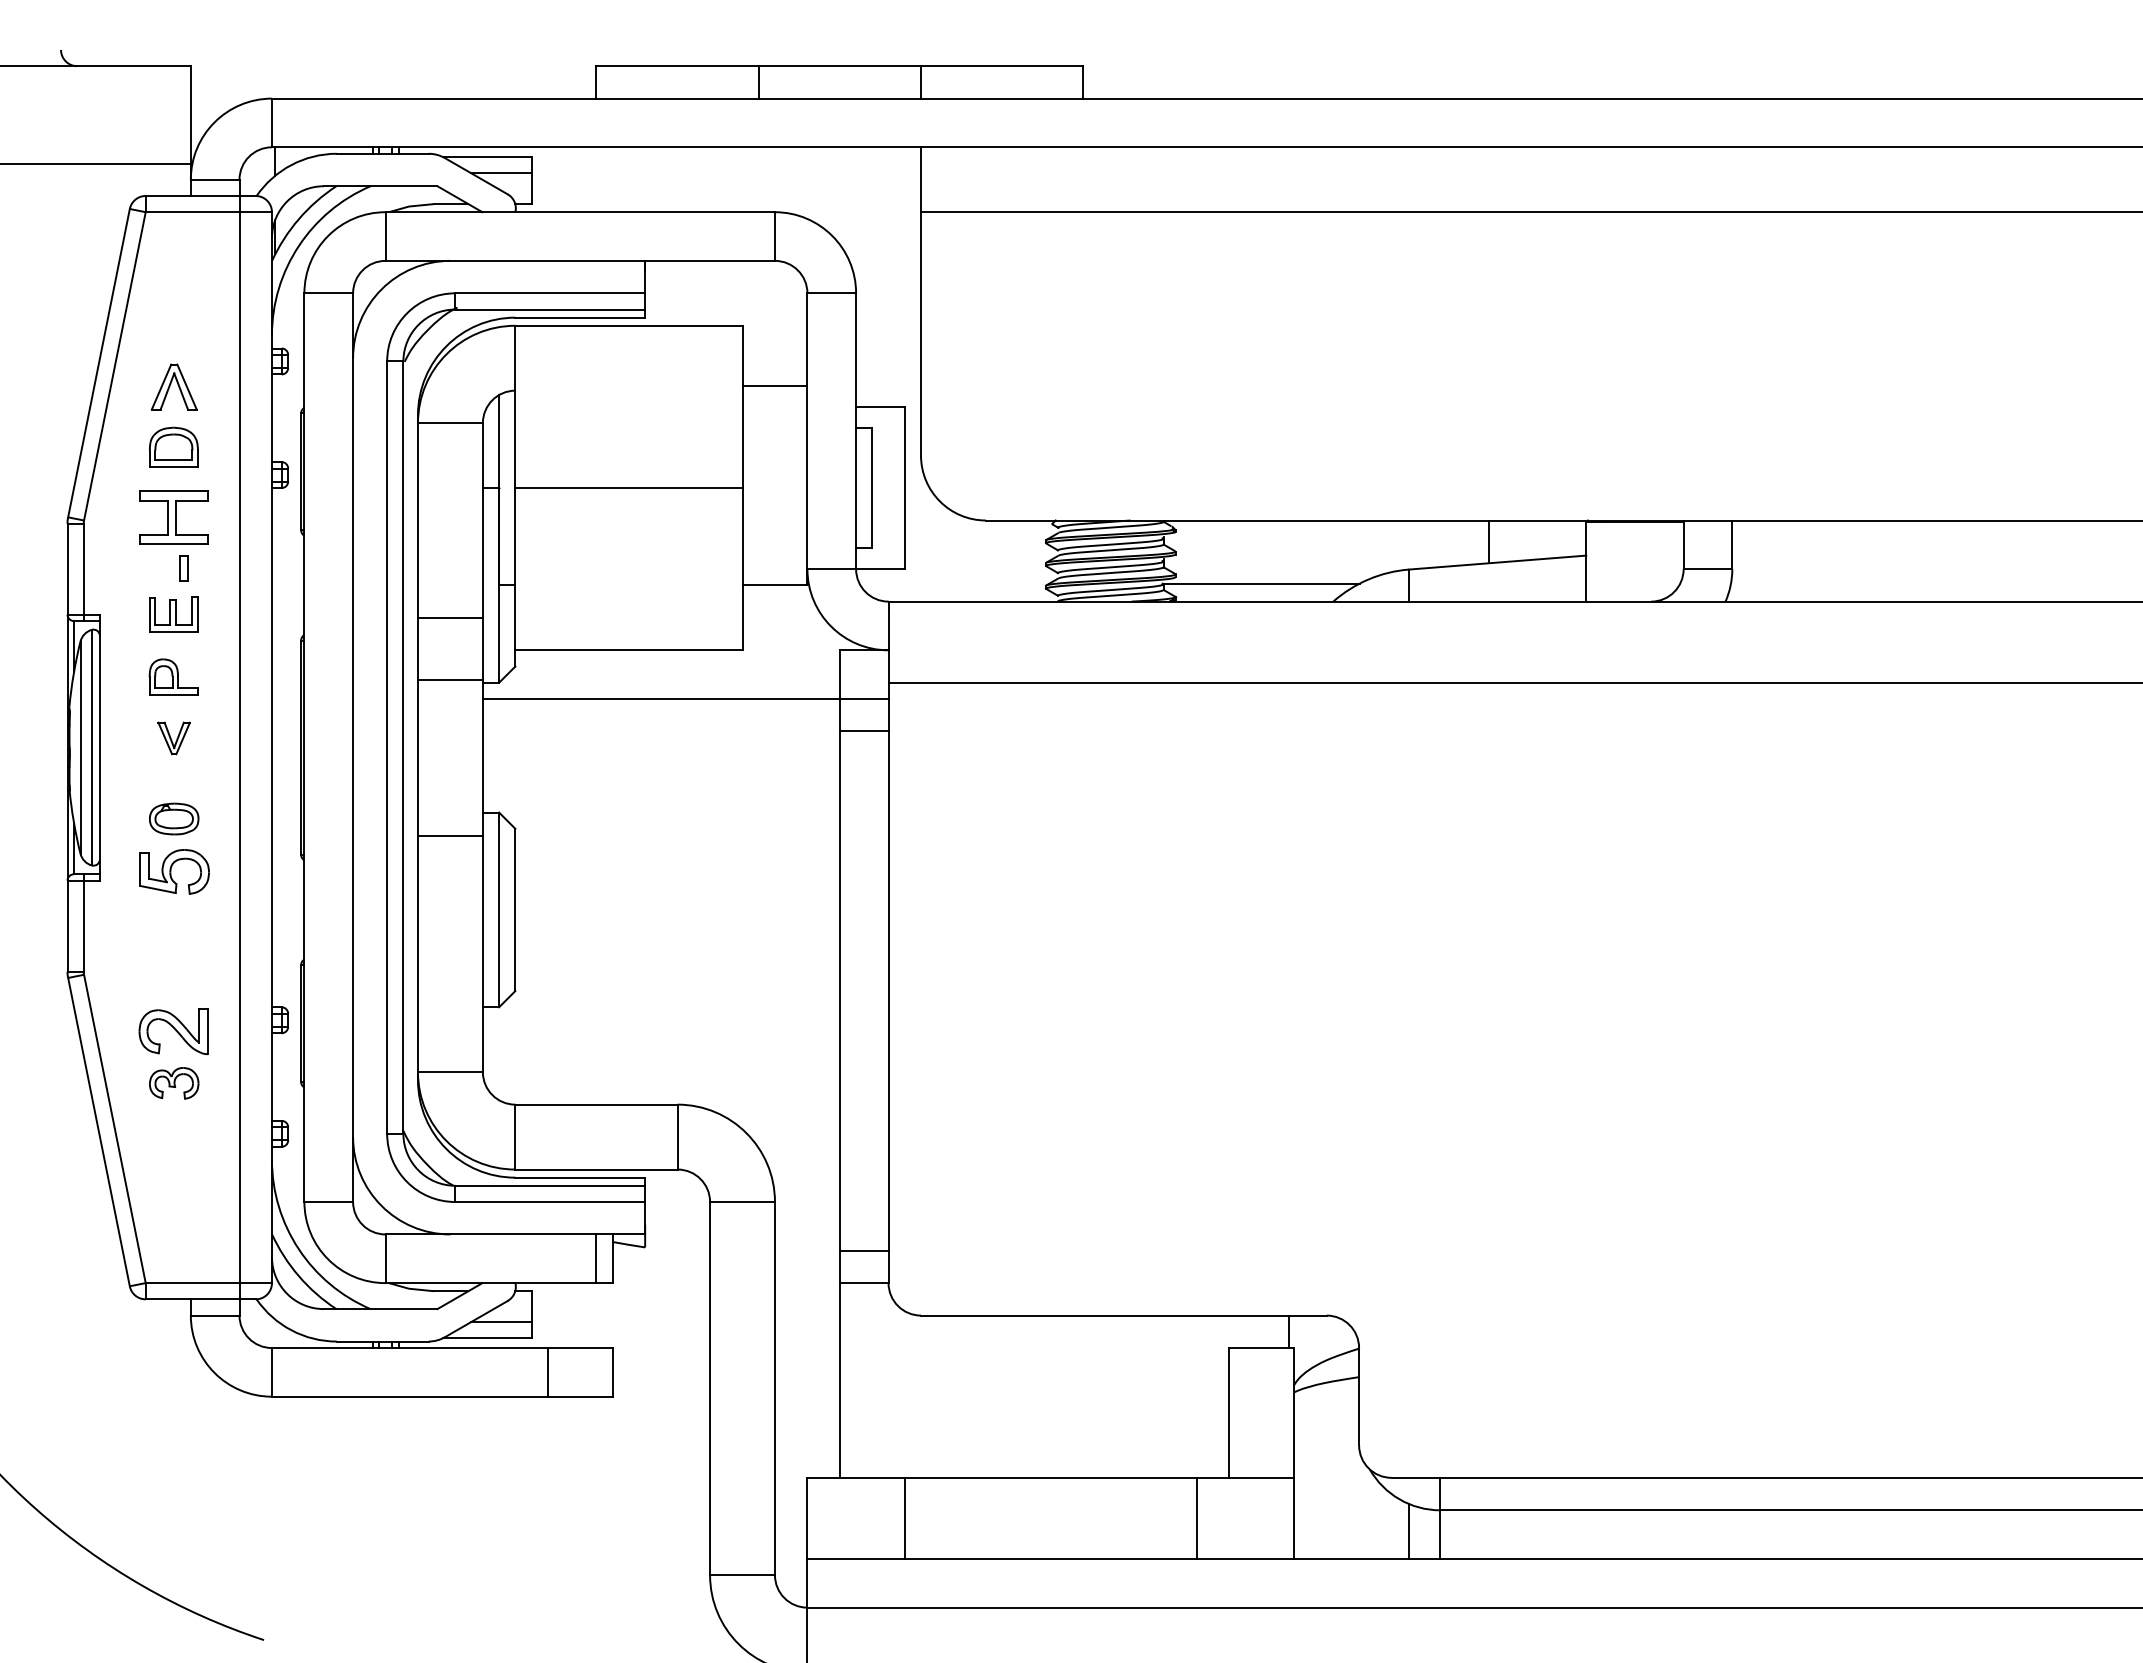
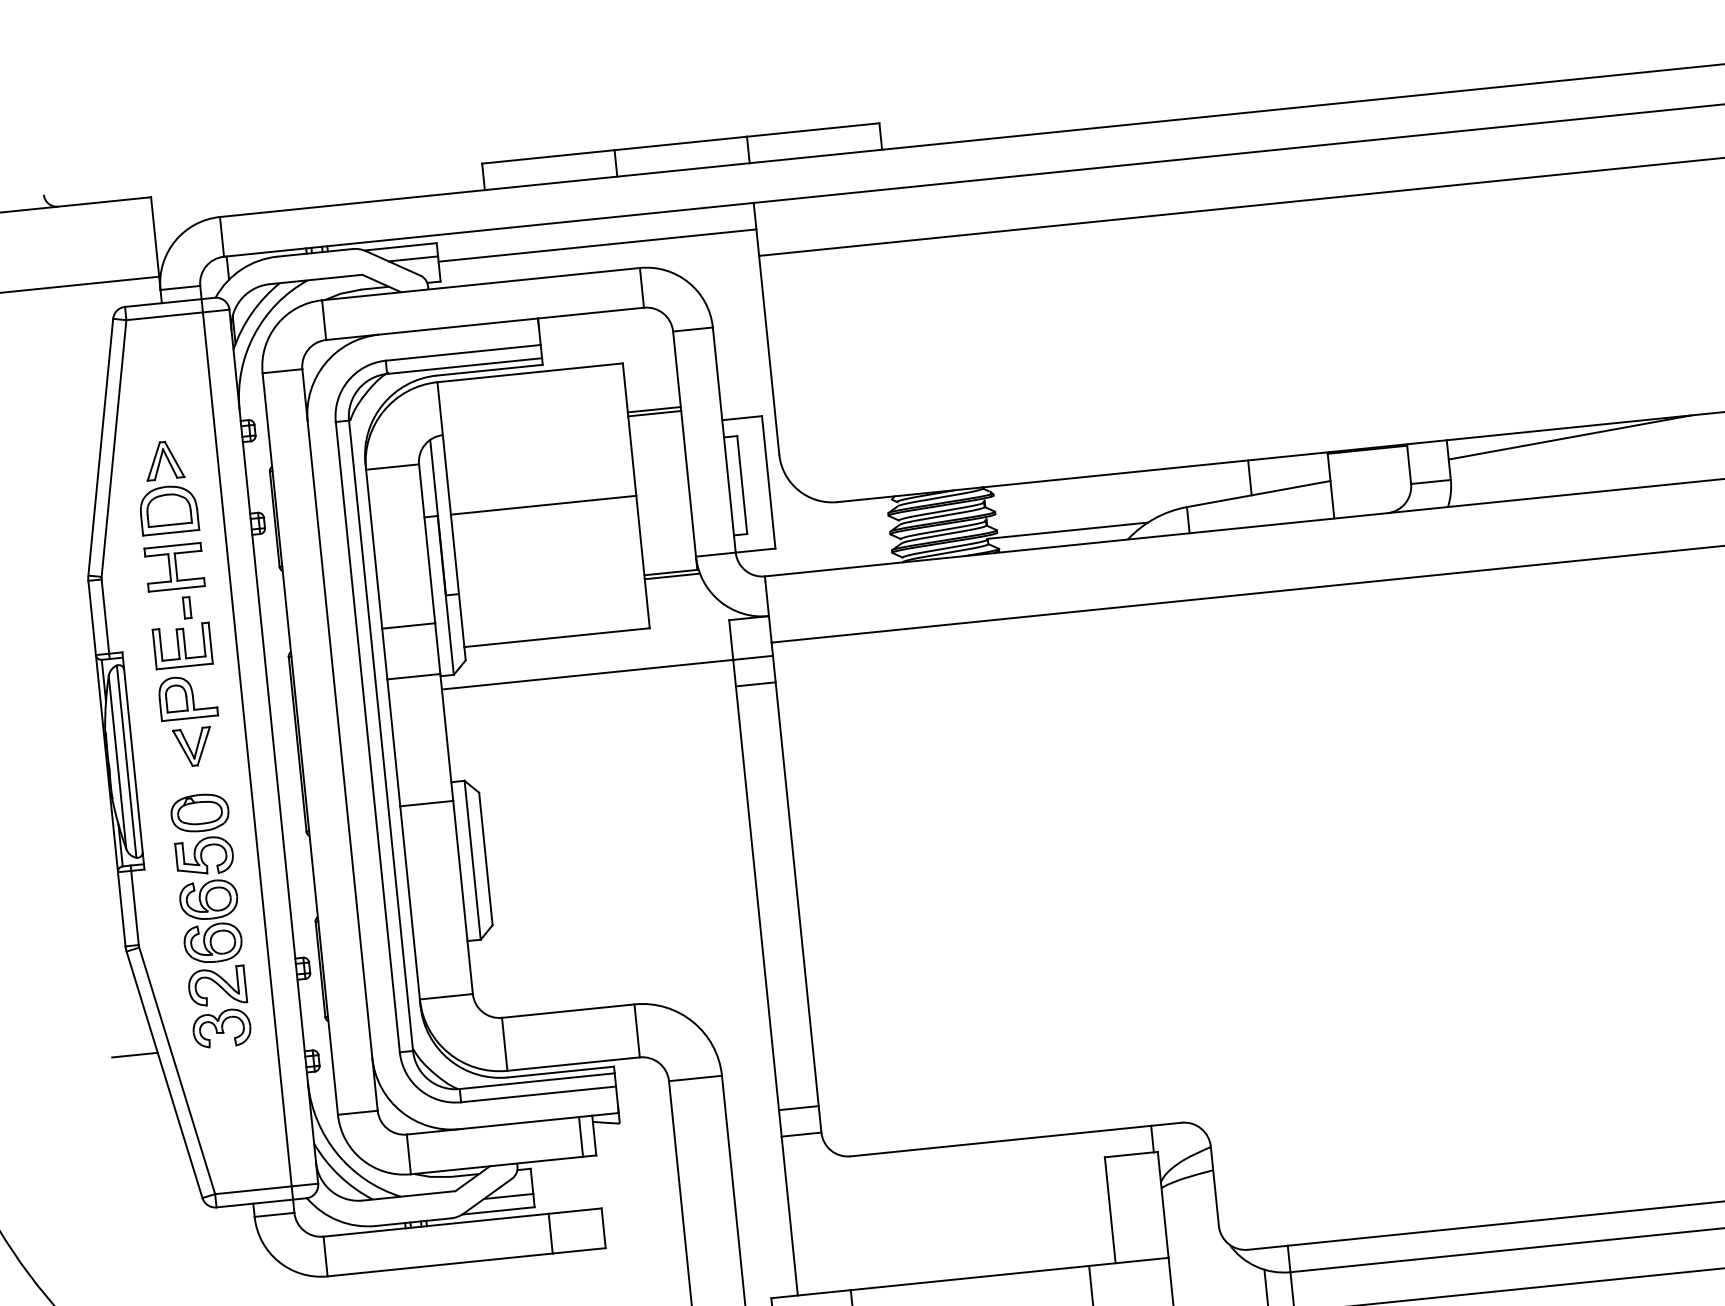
line: (726, 179) -> (597, 245), added
line: (774, 390) -> (654, 413), added
part: (173, 447) -> (168, 509), size x1.43
line: (1882, 532) -> (1570, 437), added
line: (776, 590) -> (672, 576), added
part: (173, 613) -> (182, 645), size x1.43
part: (173, 676) -> (187, 696), size x1.43
part: (173, 738) -> (192, 747), size x1.43
part: (173, 818) -> (199, 812), size x1.43
part: (173, 951) -> (210, 921), added
part: (173, 1083) -> (221, 1028), size x1.43
line: (65, 1104) -> (134, 1055), added

